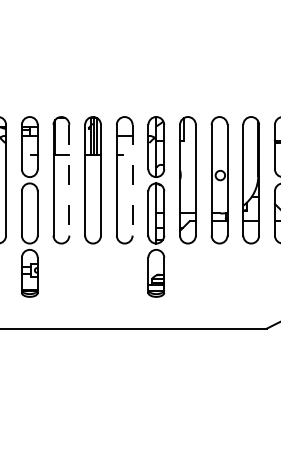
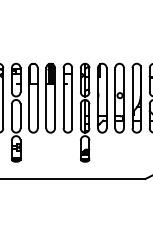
line: (68, 180) -> (37, 98), dashed -> solid
line: (133, 180) -> (72, 98), dashed -> solid

